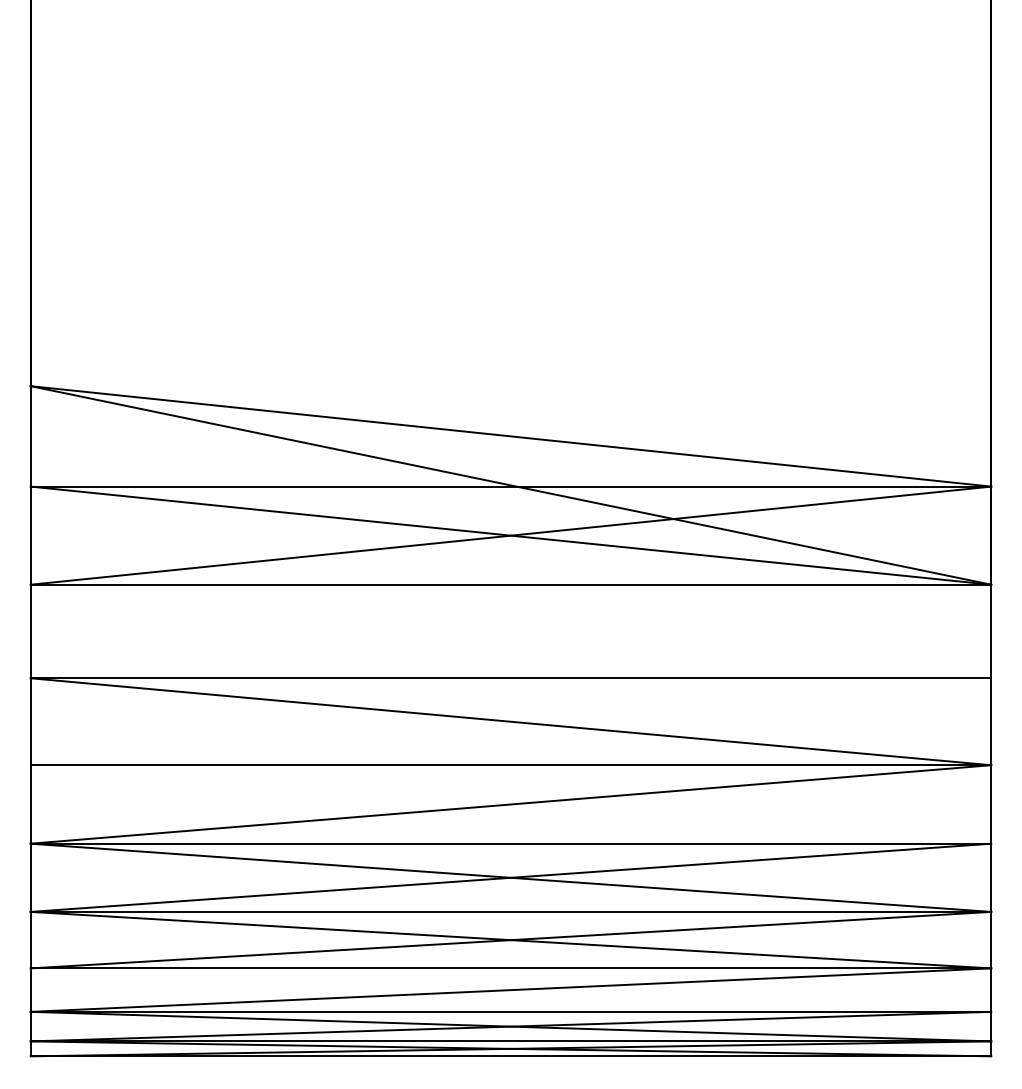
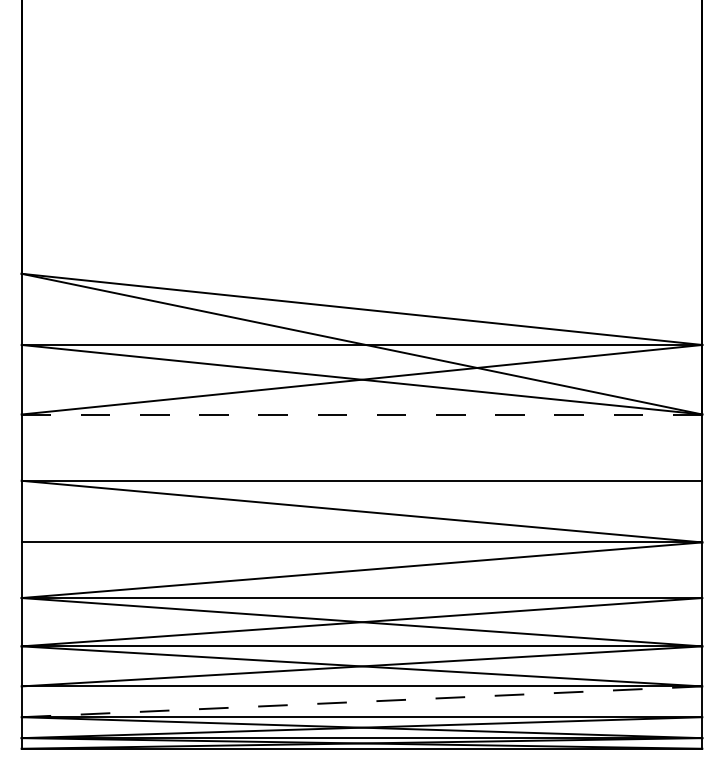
line: (510, 584) -> (361, 414), solid -> dashed
line: (510, 990) -> (361, 702), solid -> dashed

